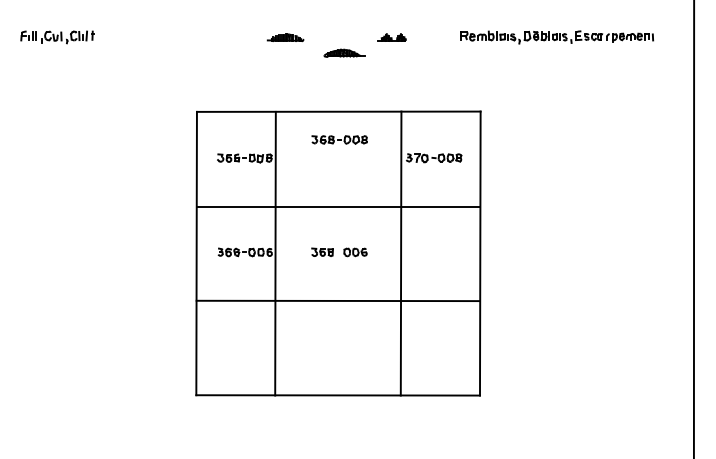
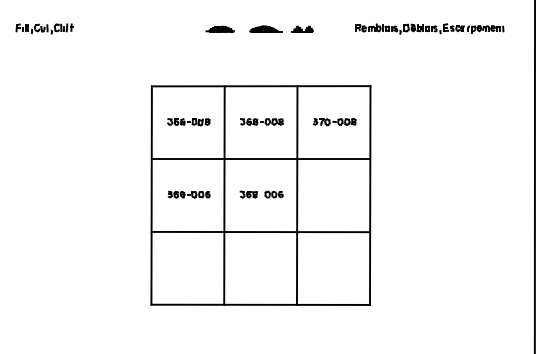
part: (344, 52) -> (265, 28), moved
part: (339, 139) -> (261, 121), moved
line: (275, 253) -> (224, 195), moved
line: (400, 253) -> (296, 195), moved

